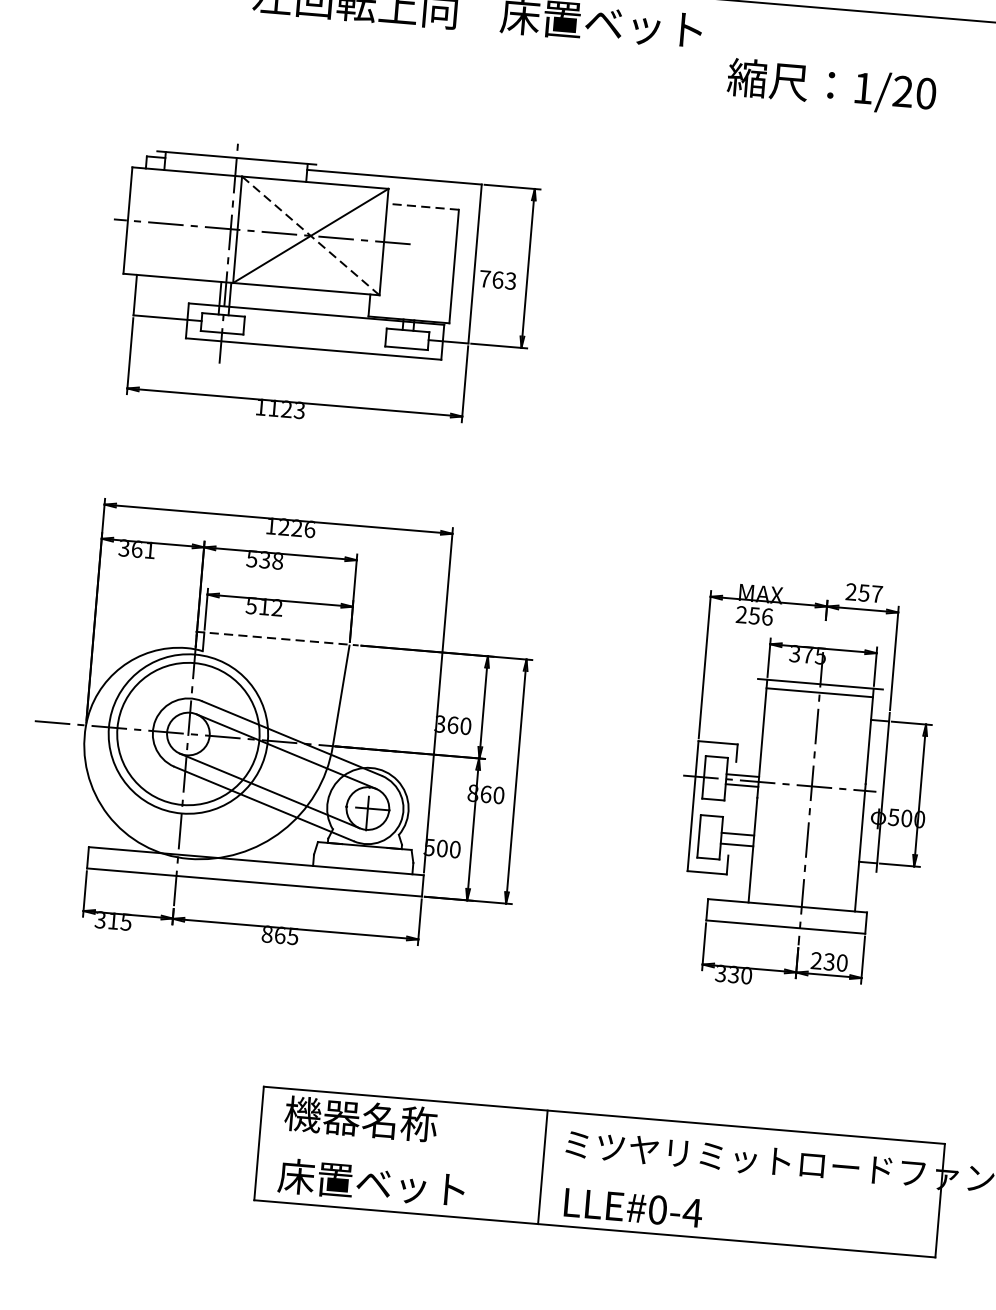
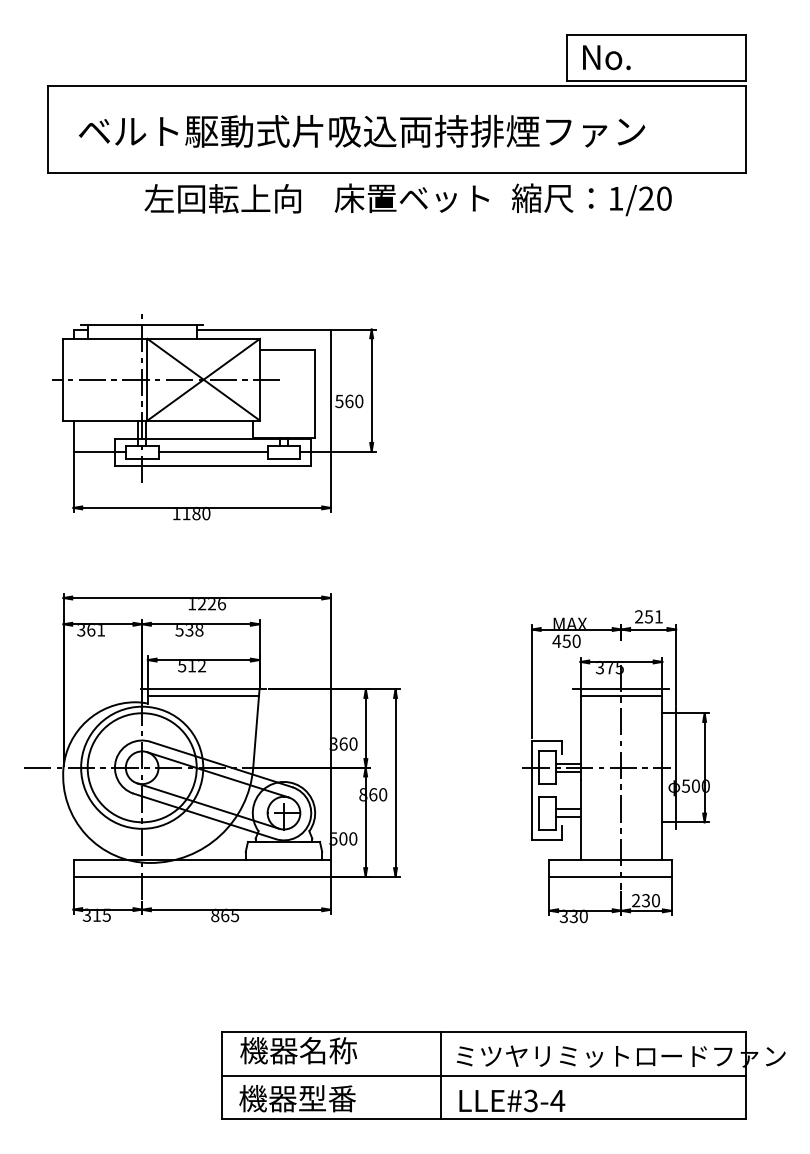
text: (831, 86) -> (591, 199), moved
line: (423, 207) -> (287, 350), dashed -> solid
line: (310, 235) -> (203, 379), dashed -> solid
text: (498, 280) -> (349, 401), 763 -> 560
line: (314, 330) -> (212, 451), added
text: (293, 411) -> (201, 514), 1123 -> 1180
text: (876, 593) -> (658, 616), 257 -> 251
text: (754, 614) -> (566, 640), 256 -> 450
line: (276, 638) -> (203, 689), dashed -> solid
line: (276, 646) -> (203, 695), added
line: (598, 1171) -> (483, 1075), added
text: (371, 1182) -> (310, 1098), 床置ベット -> 機器型番
text: (657, 1209) -> (530, 1100), LLE#0-4 -> LLE#3-4

